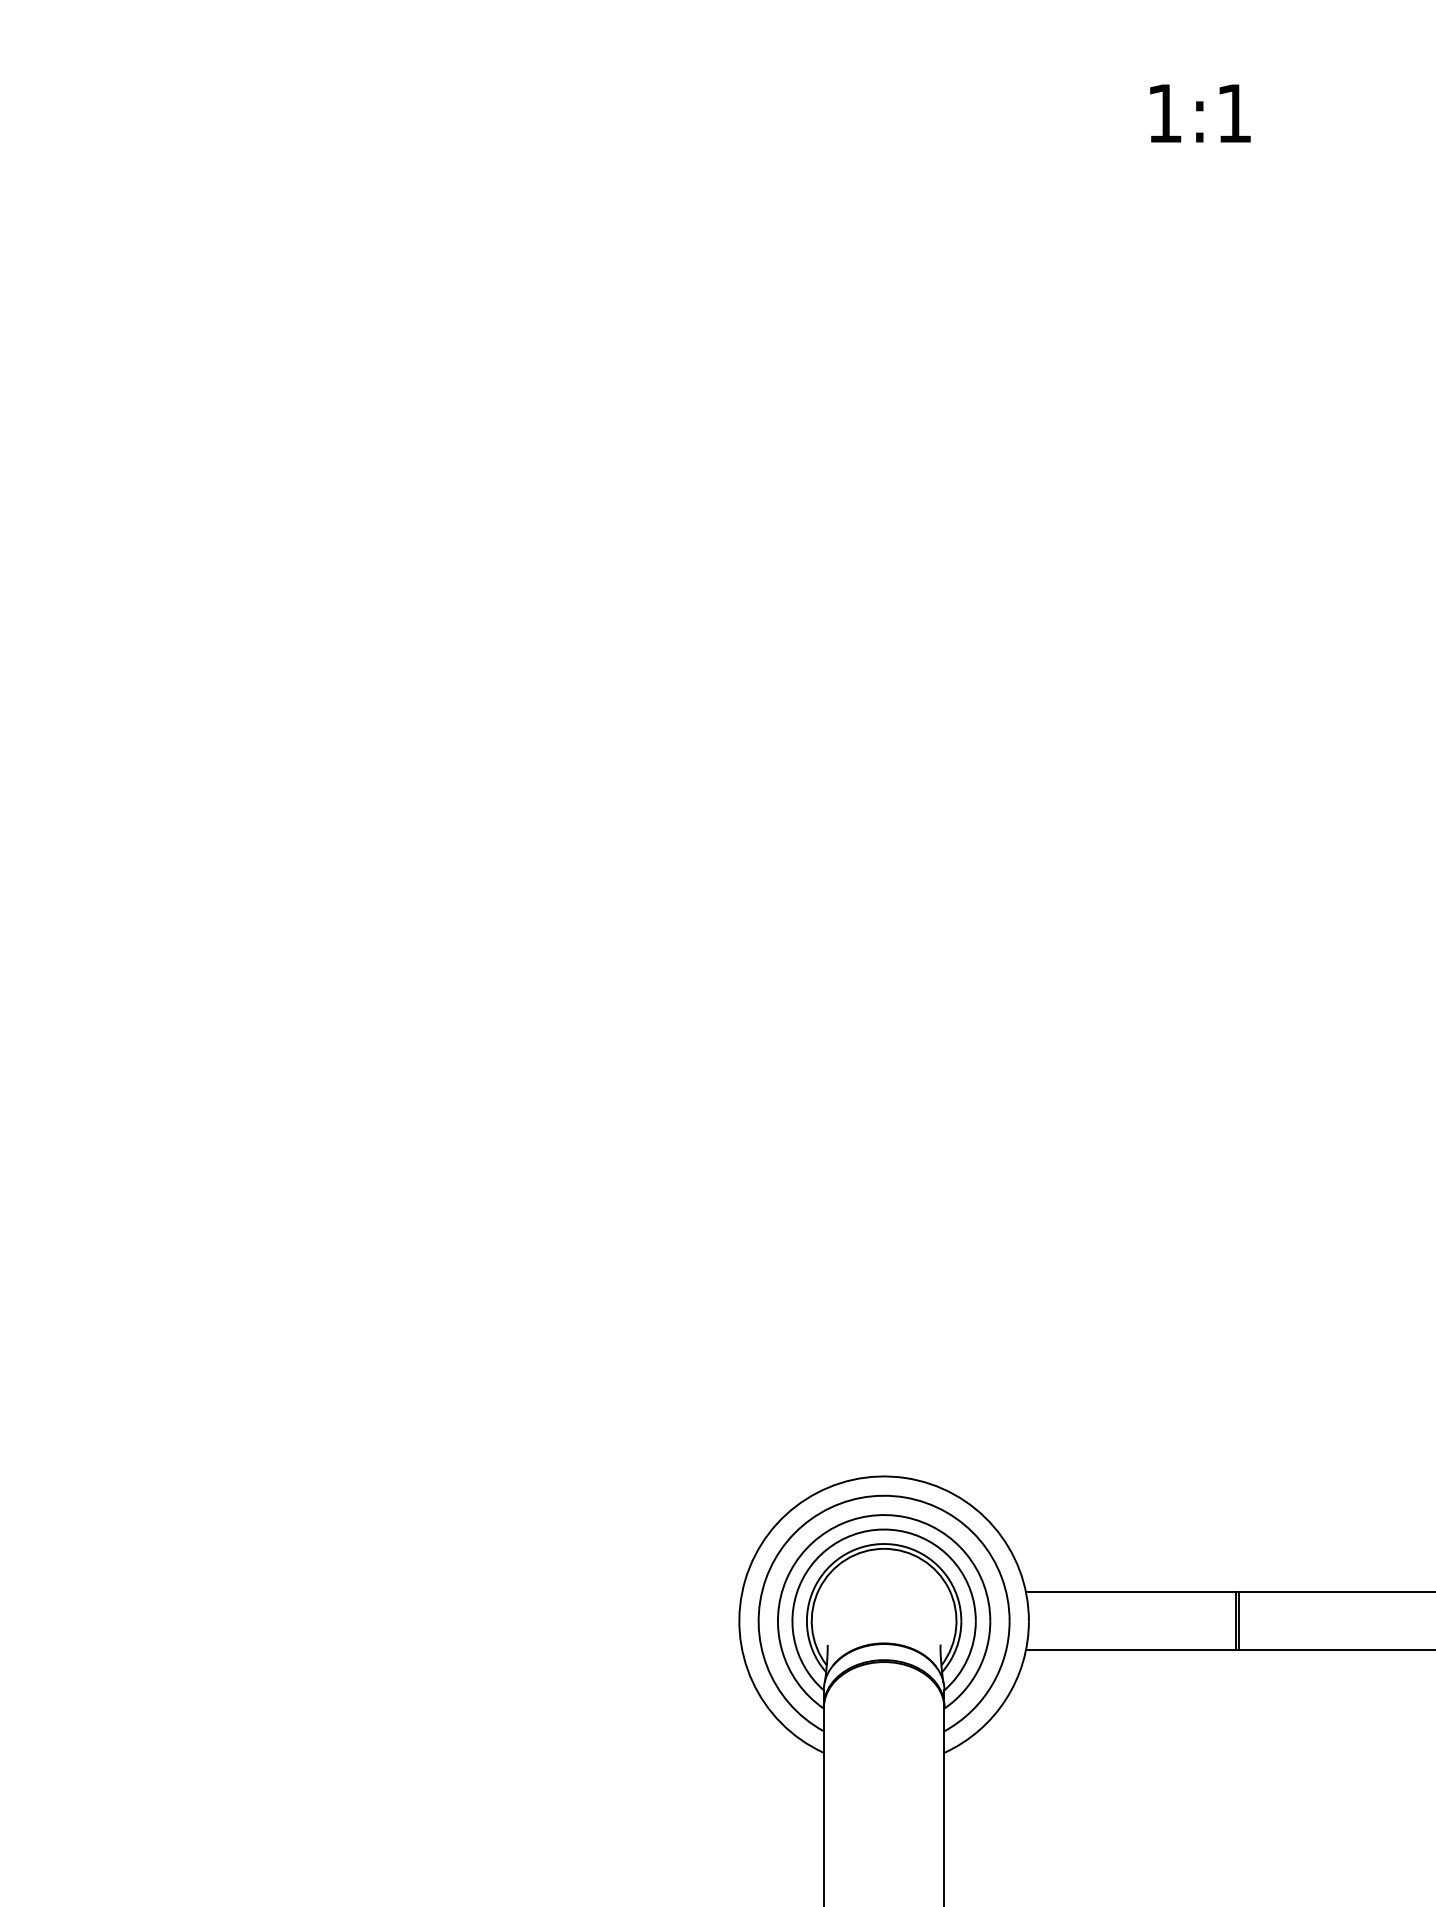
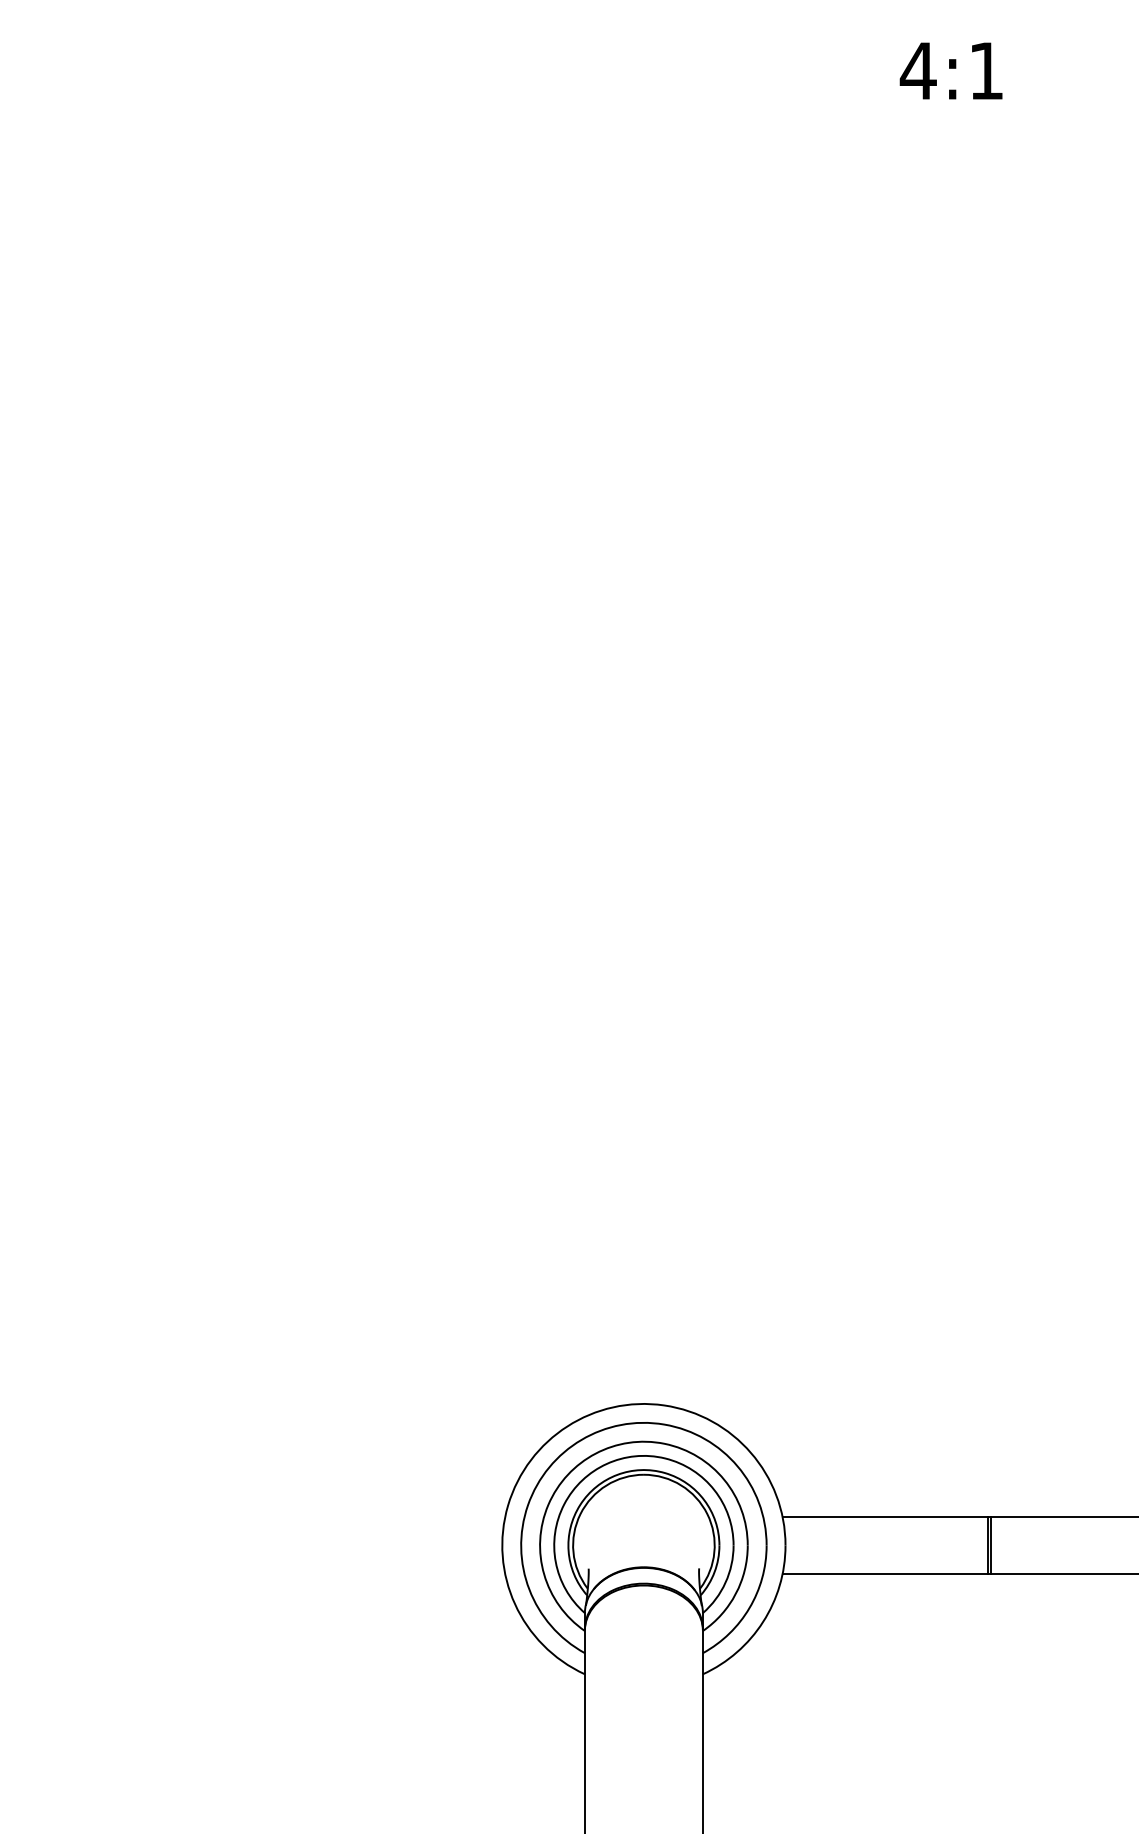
text: (1164, 113) -> (918, 71), 1:1 -> 4:1

